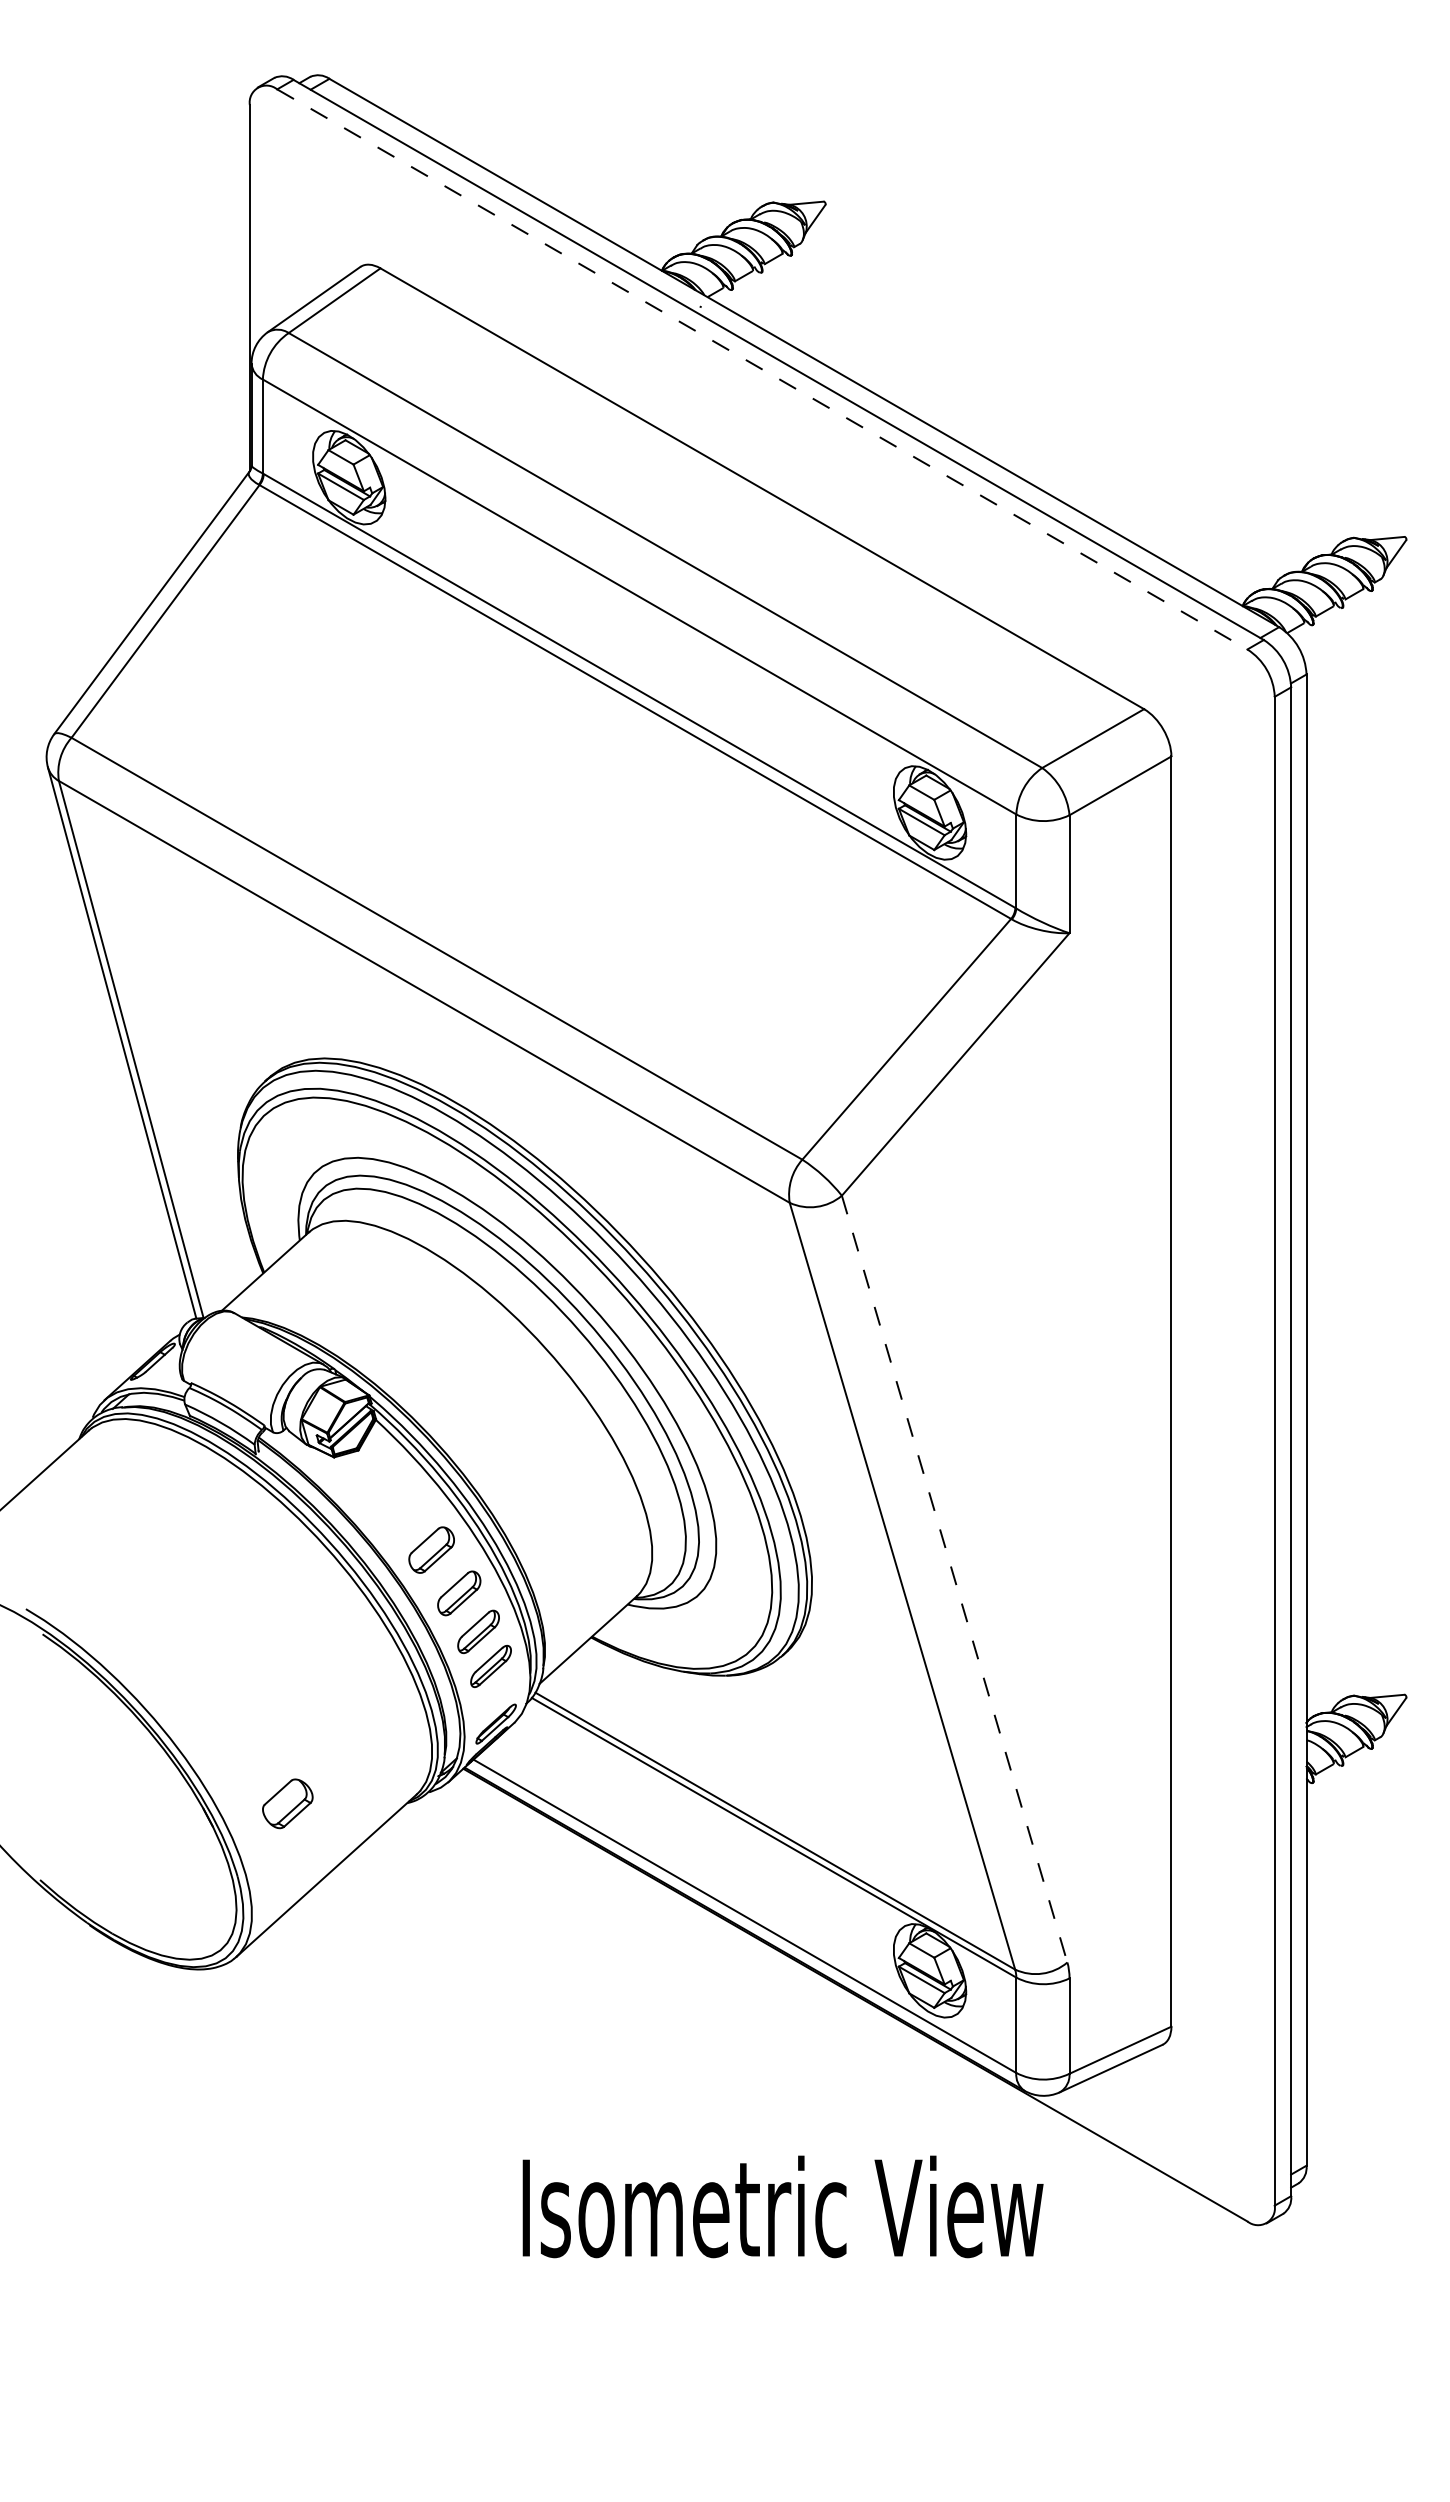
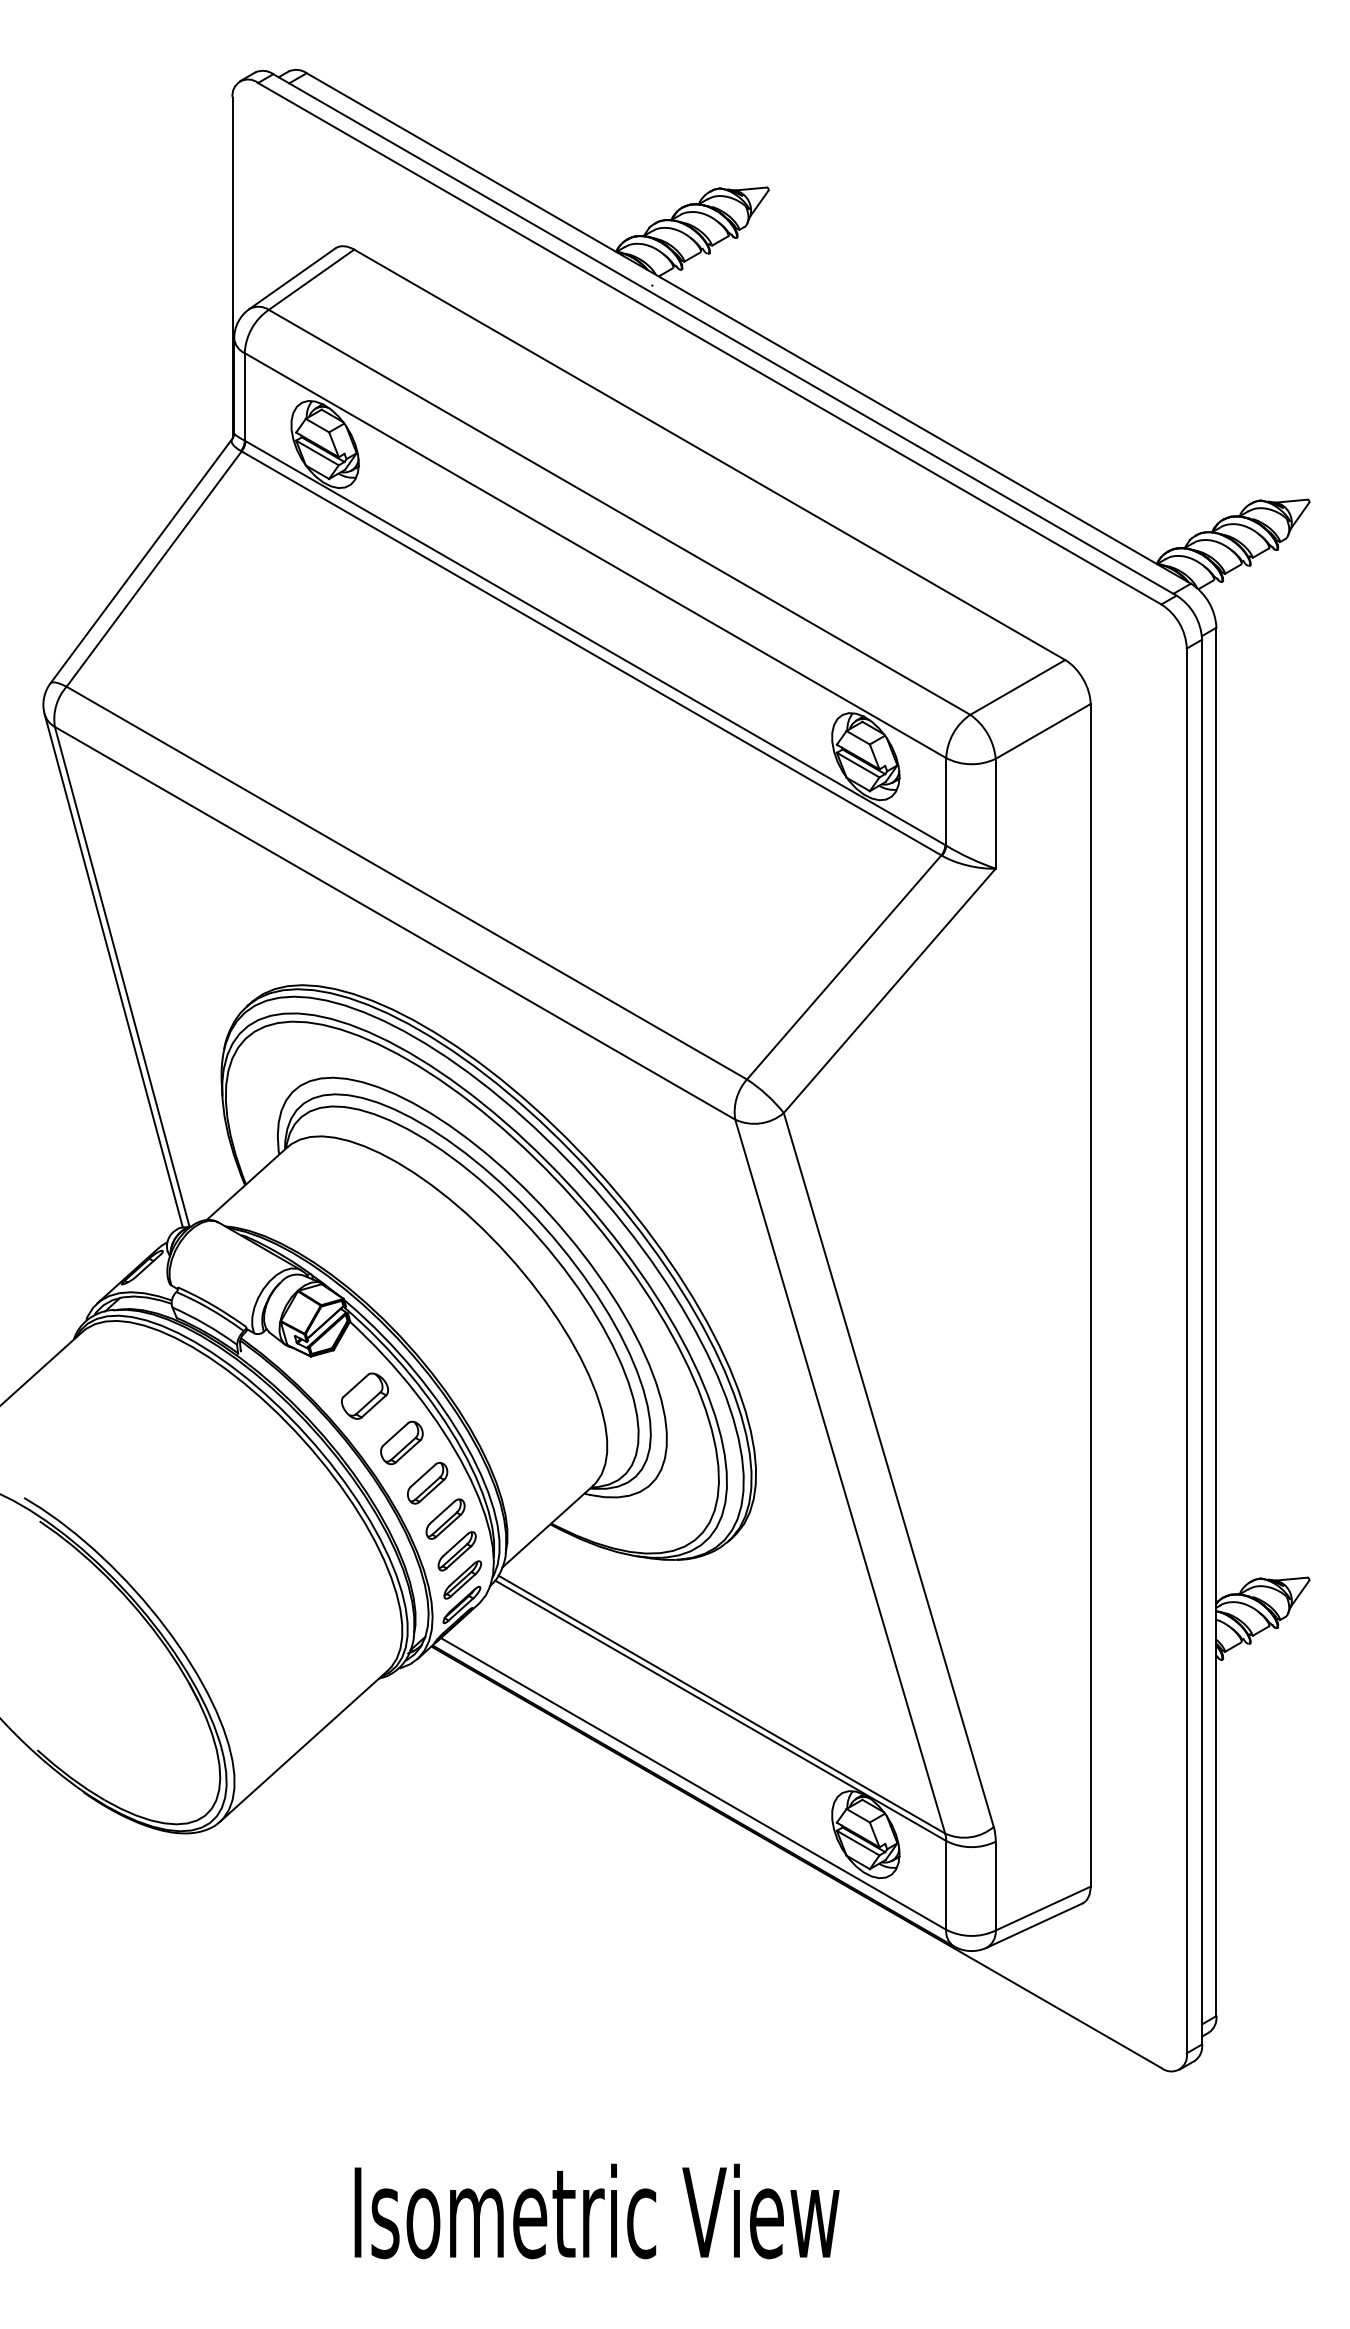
line: (763, 370) -> (710, 344), dashed -> solid
line: (954, 1579) -> (888, 1470), dashed -> solid
part: (496, 1696) -> (462, 1579), added
part: (287, 1803) -> (364, 1395), moved
text: (782, 2206) -> (596, 2211), moved

